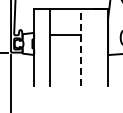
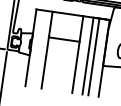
line: (81, 47) -> (77, 54), dashed -> solid
line: (91, 47) -> (87, 56), added
line: (97, 47) -> (93, 56), added

